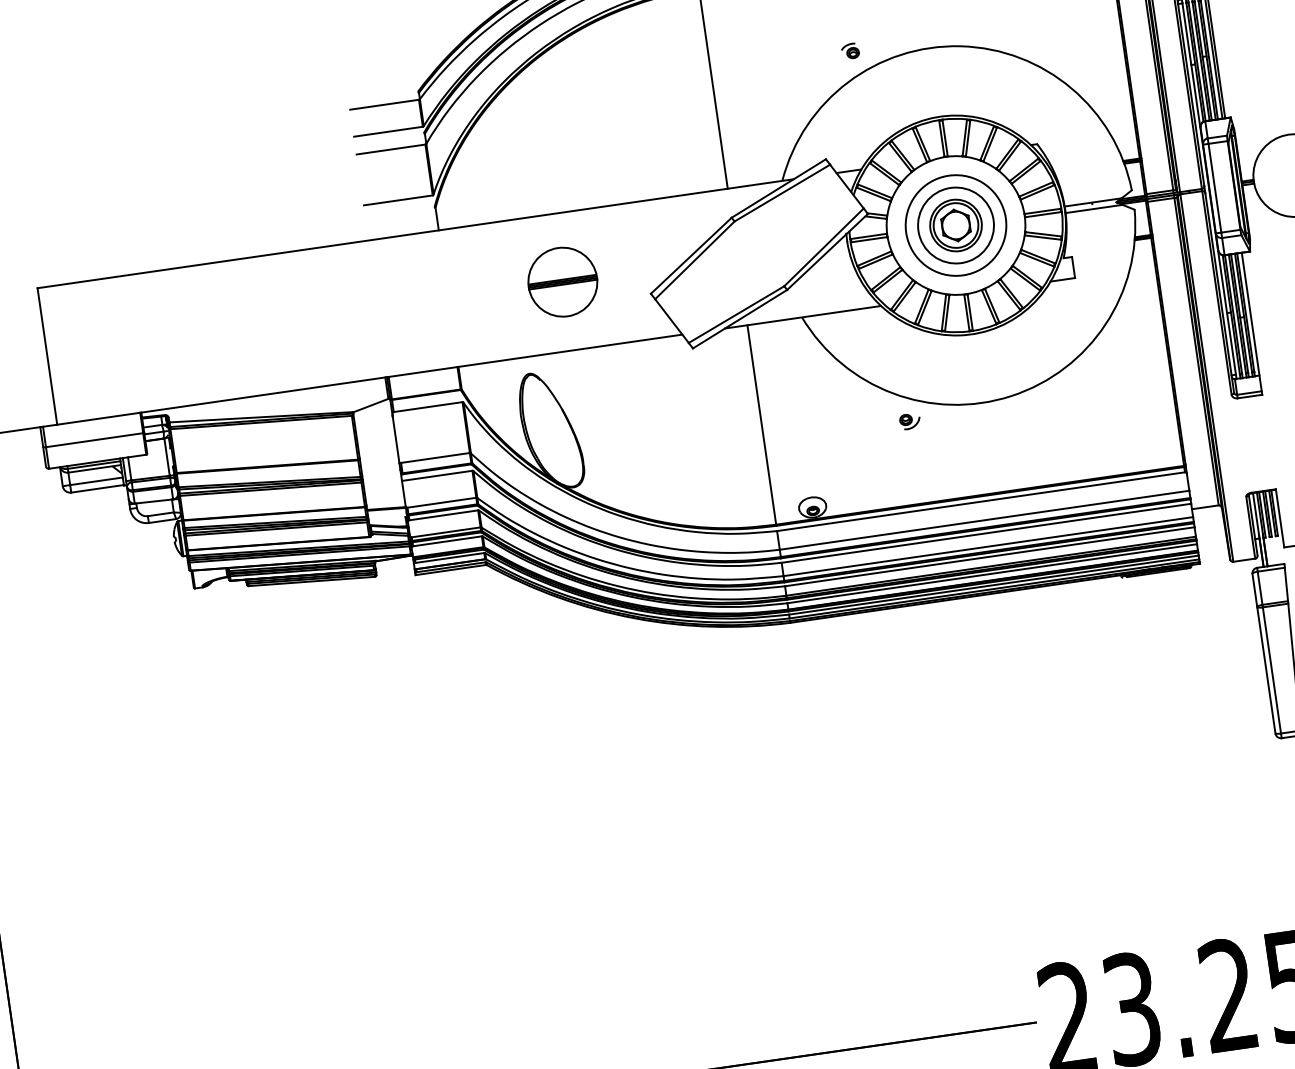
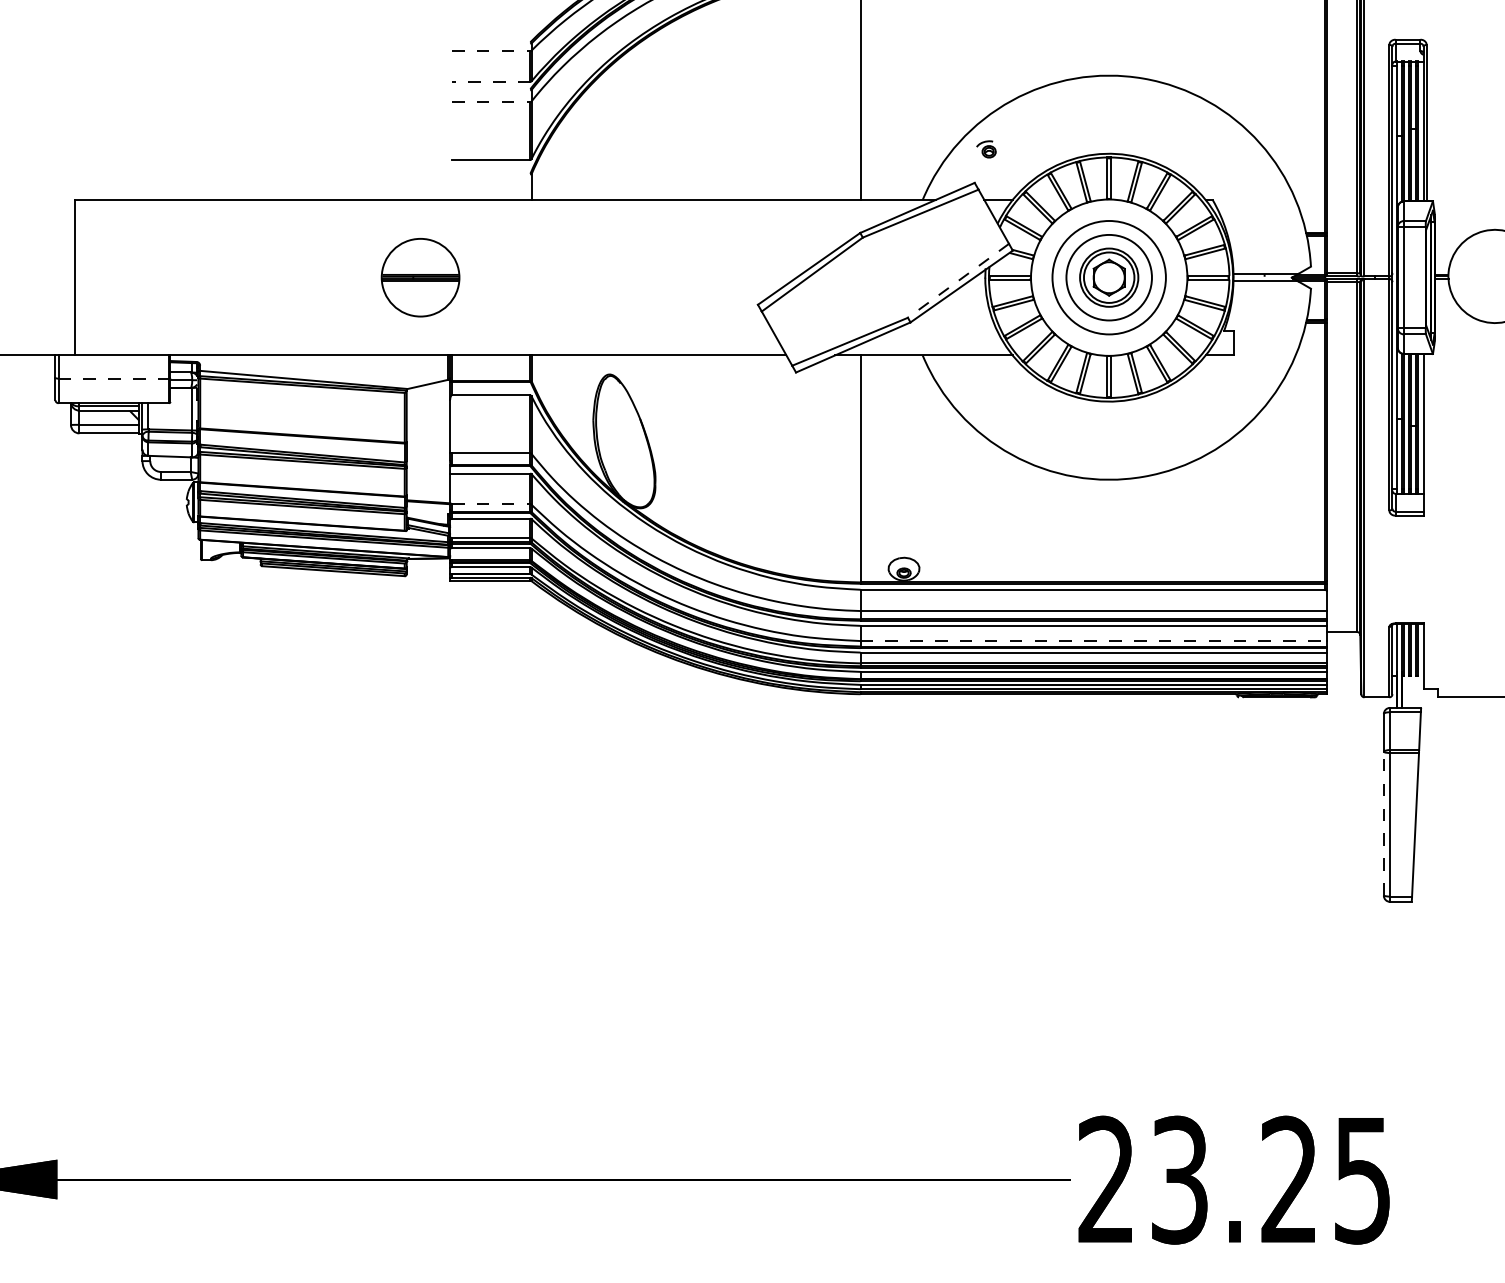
part: (850, 51) -> (986, 149), moved
line: (384, 105) -> (491, 51), solid -> dashed
line: (387, 131) -> (490, 81), solid -> dashed
line: (391, 149) -> (491, 102), solid -> dashed
line: (824, 247) -> (958, 280), solid -> dashed
part: (562, 282) -> (420, 277), moved
part: (910, 422) -> (1026, 489), removed
line: (95, 439) -> (114, 378), solid -> dashed
line: (442, 502) -> (491, 504), solid -> dashed
line: (989, 546) -> (1094, 641), solid -> dashed
line: (1266, 670) -> (1383, 823), solid -> dashed

